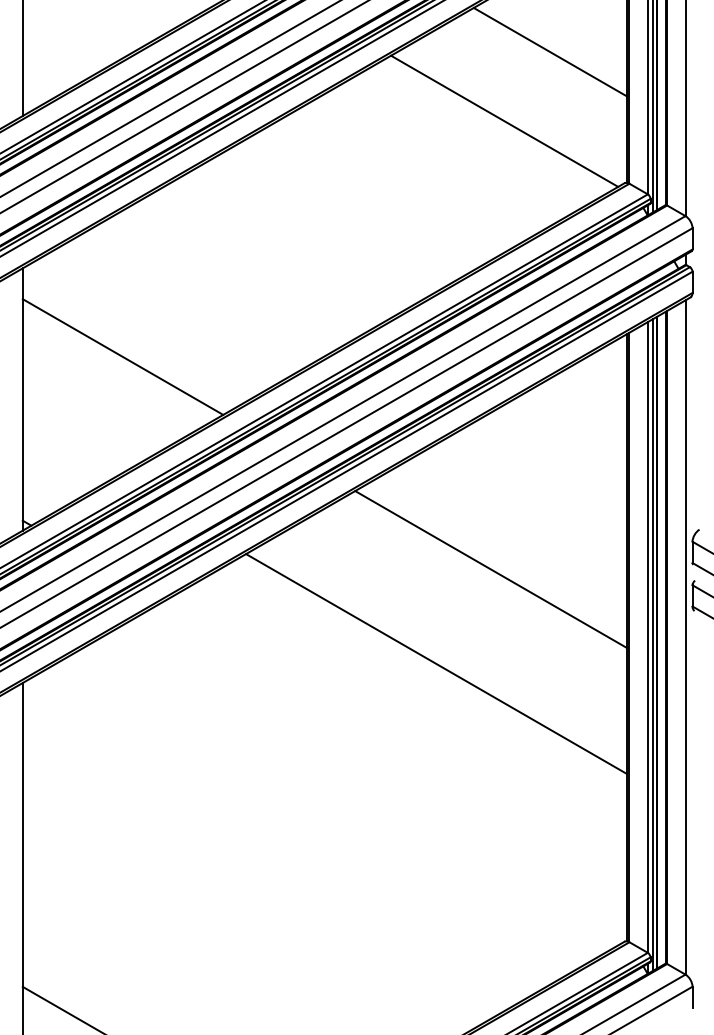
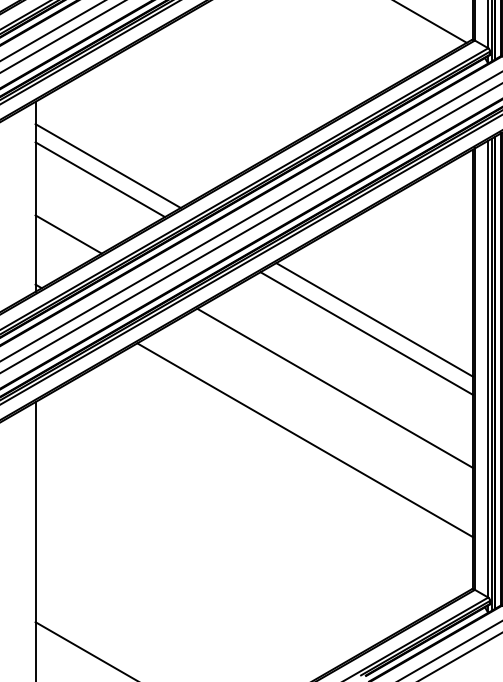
line: (111, 375) -> (99, 179), added
line: (68, 451) -> (68, 234), added
line: (479, 587) -> (366, 332), added
line: (394, 735) -> (304, 440), added

